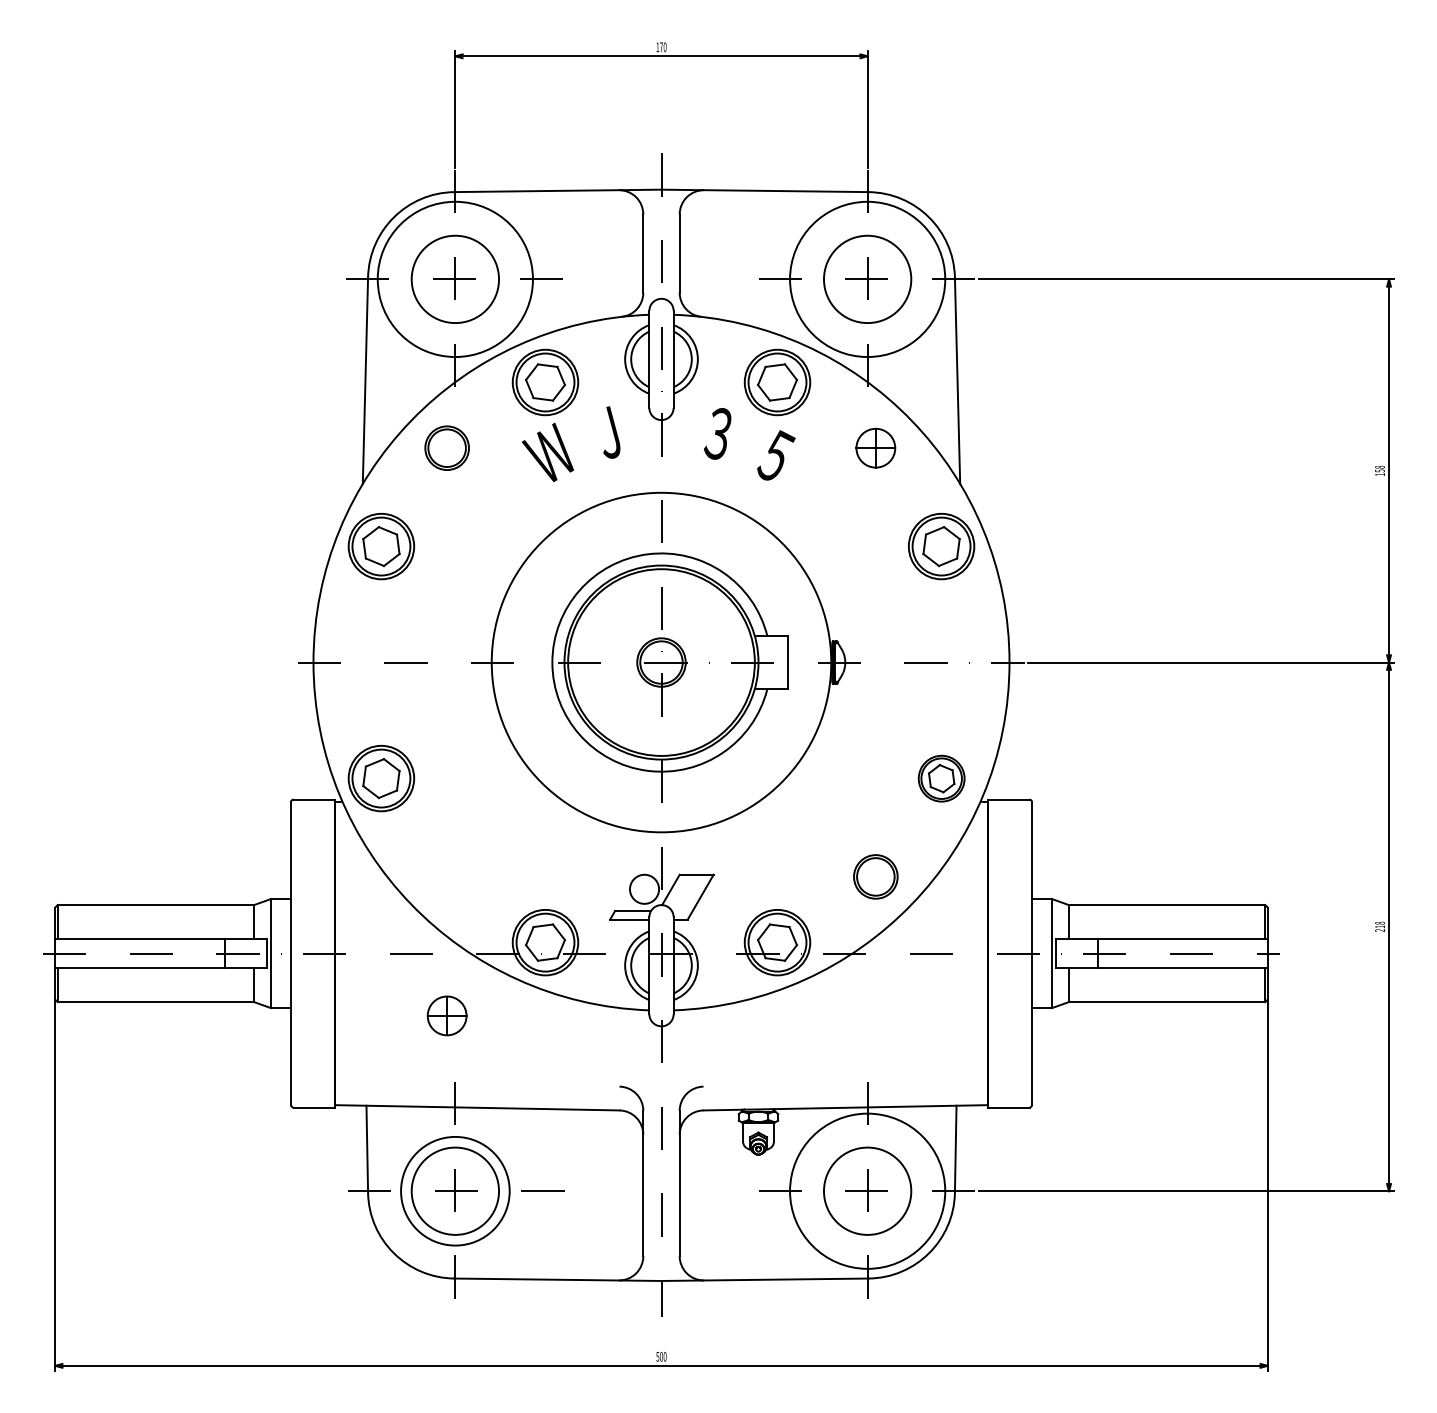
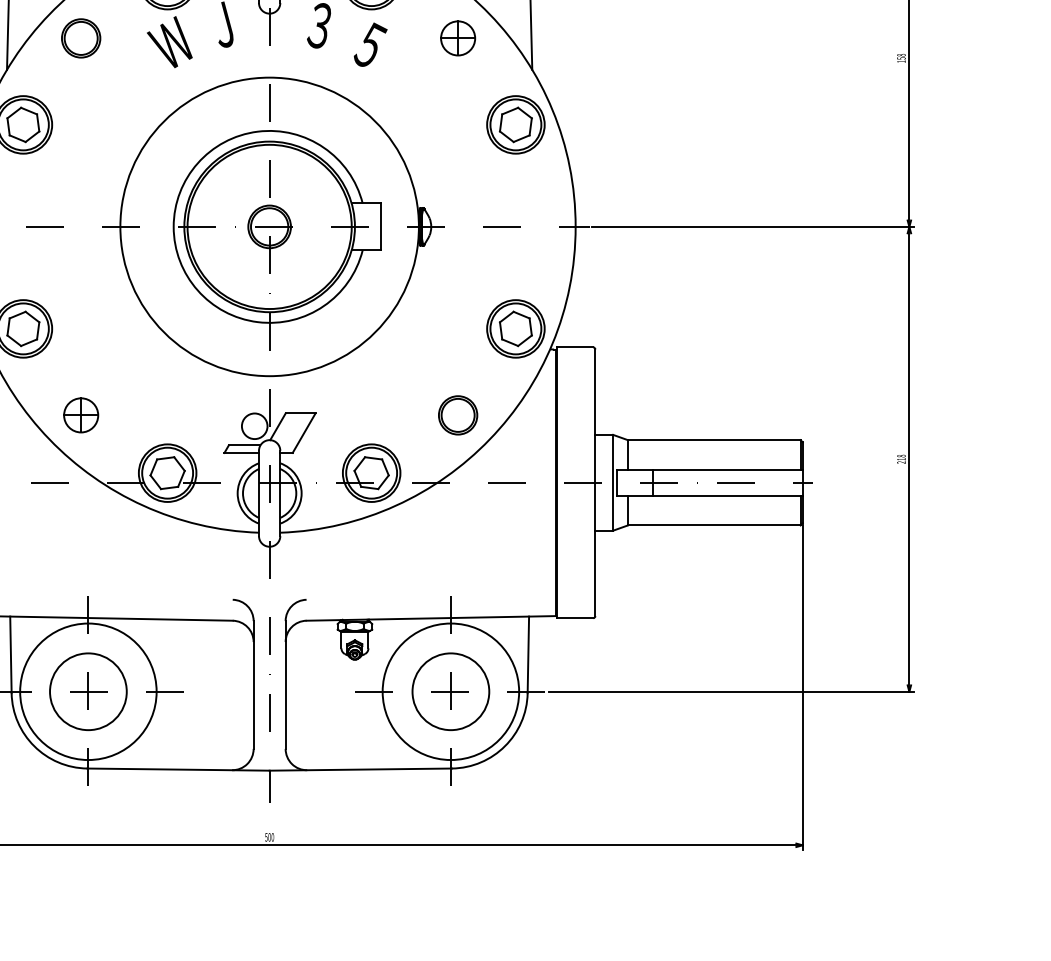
part: (941, 778) -> (515, 328), size x1.43
part: (446, 1015) -> (80, 415), moved
circle: (454, 1190) -> (87, 691), size x1.43

